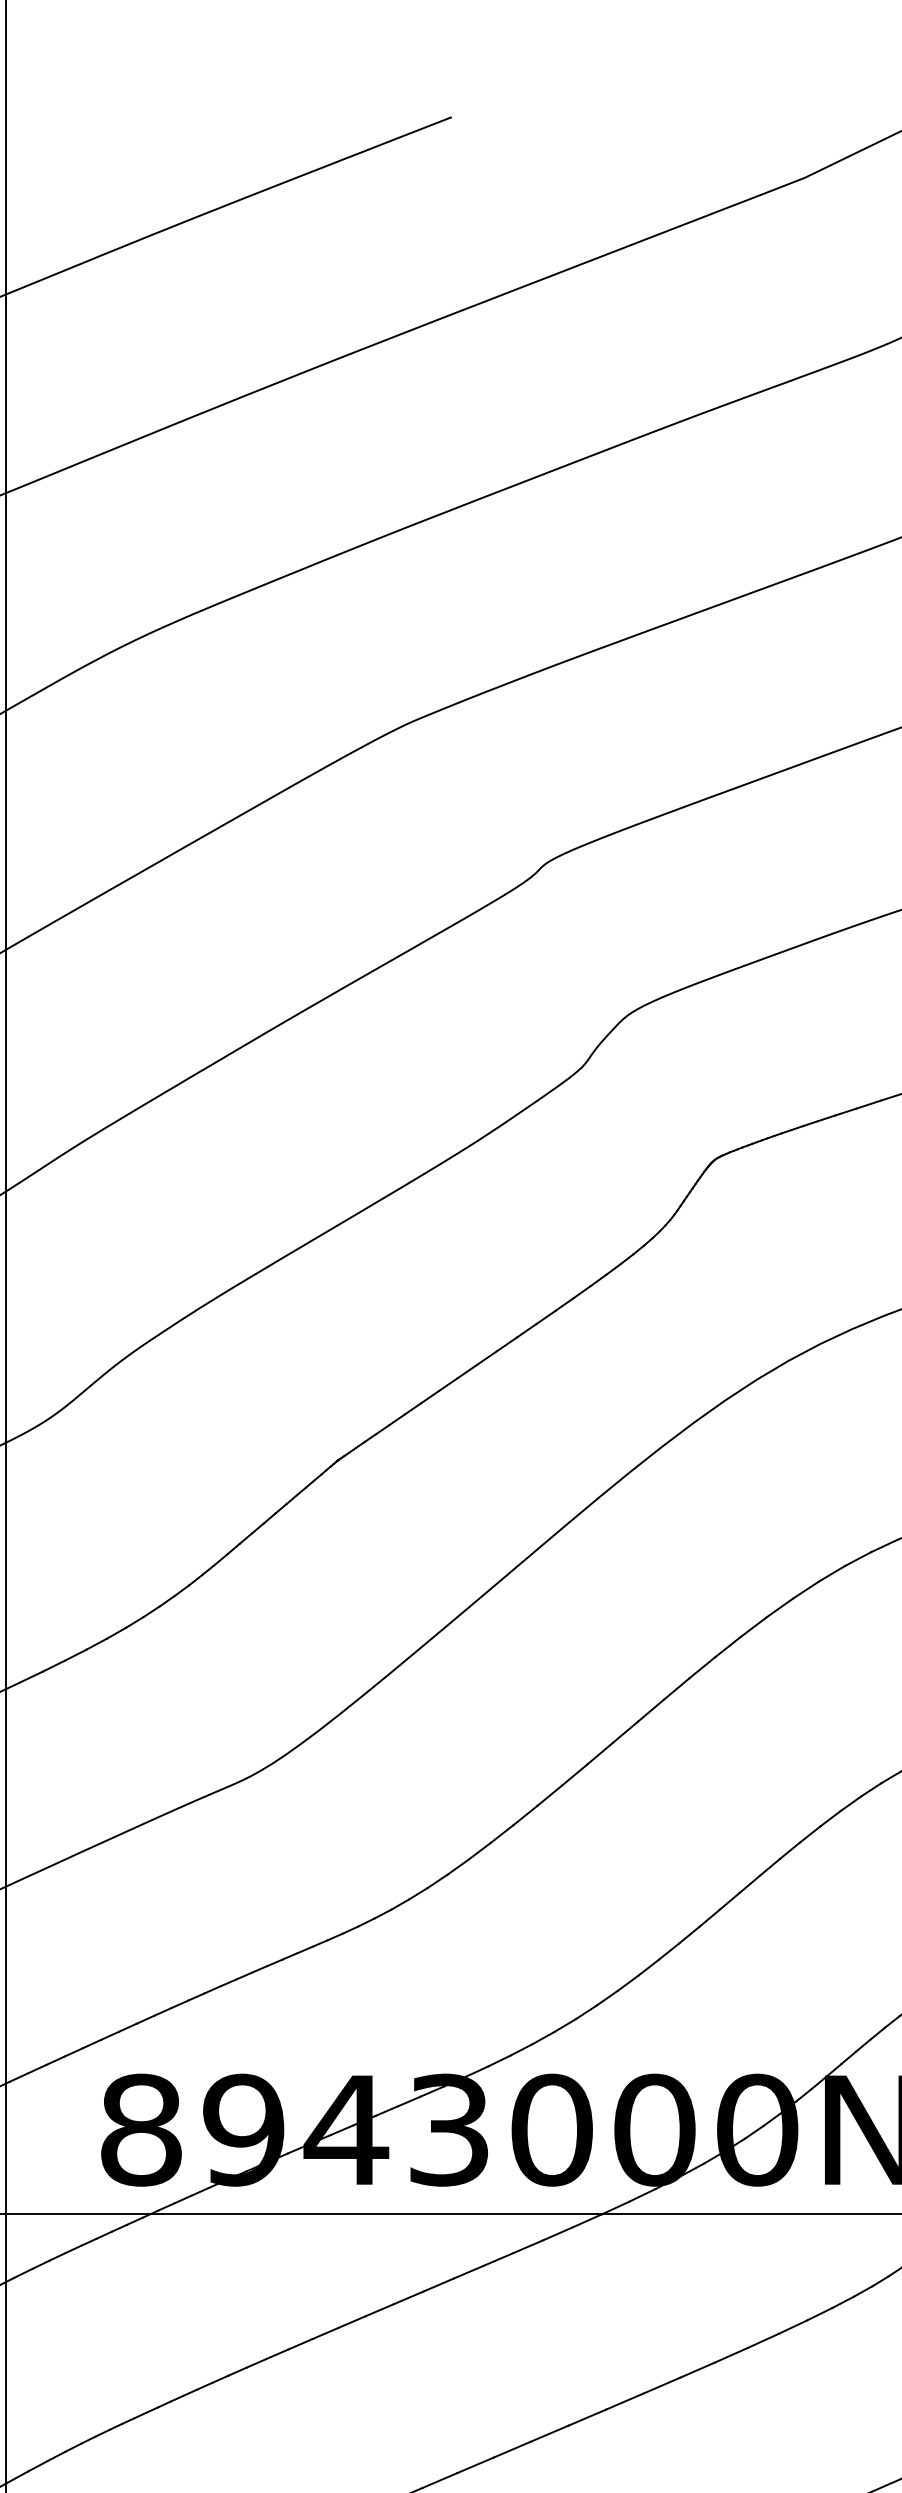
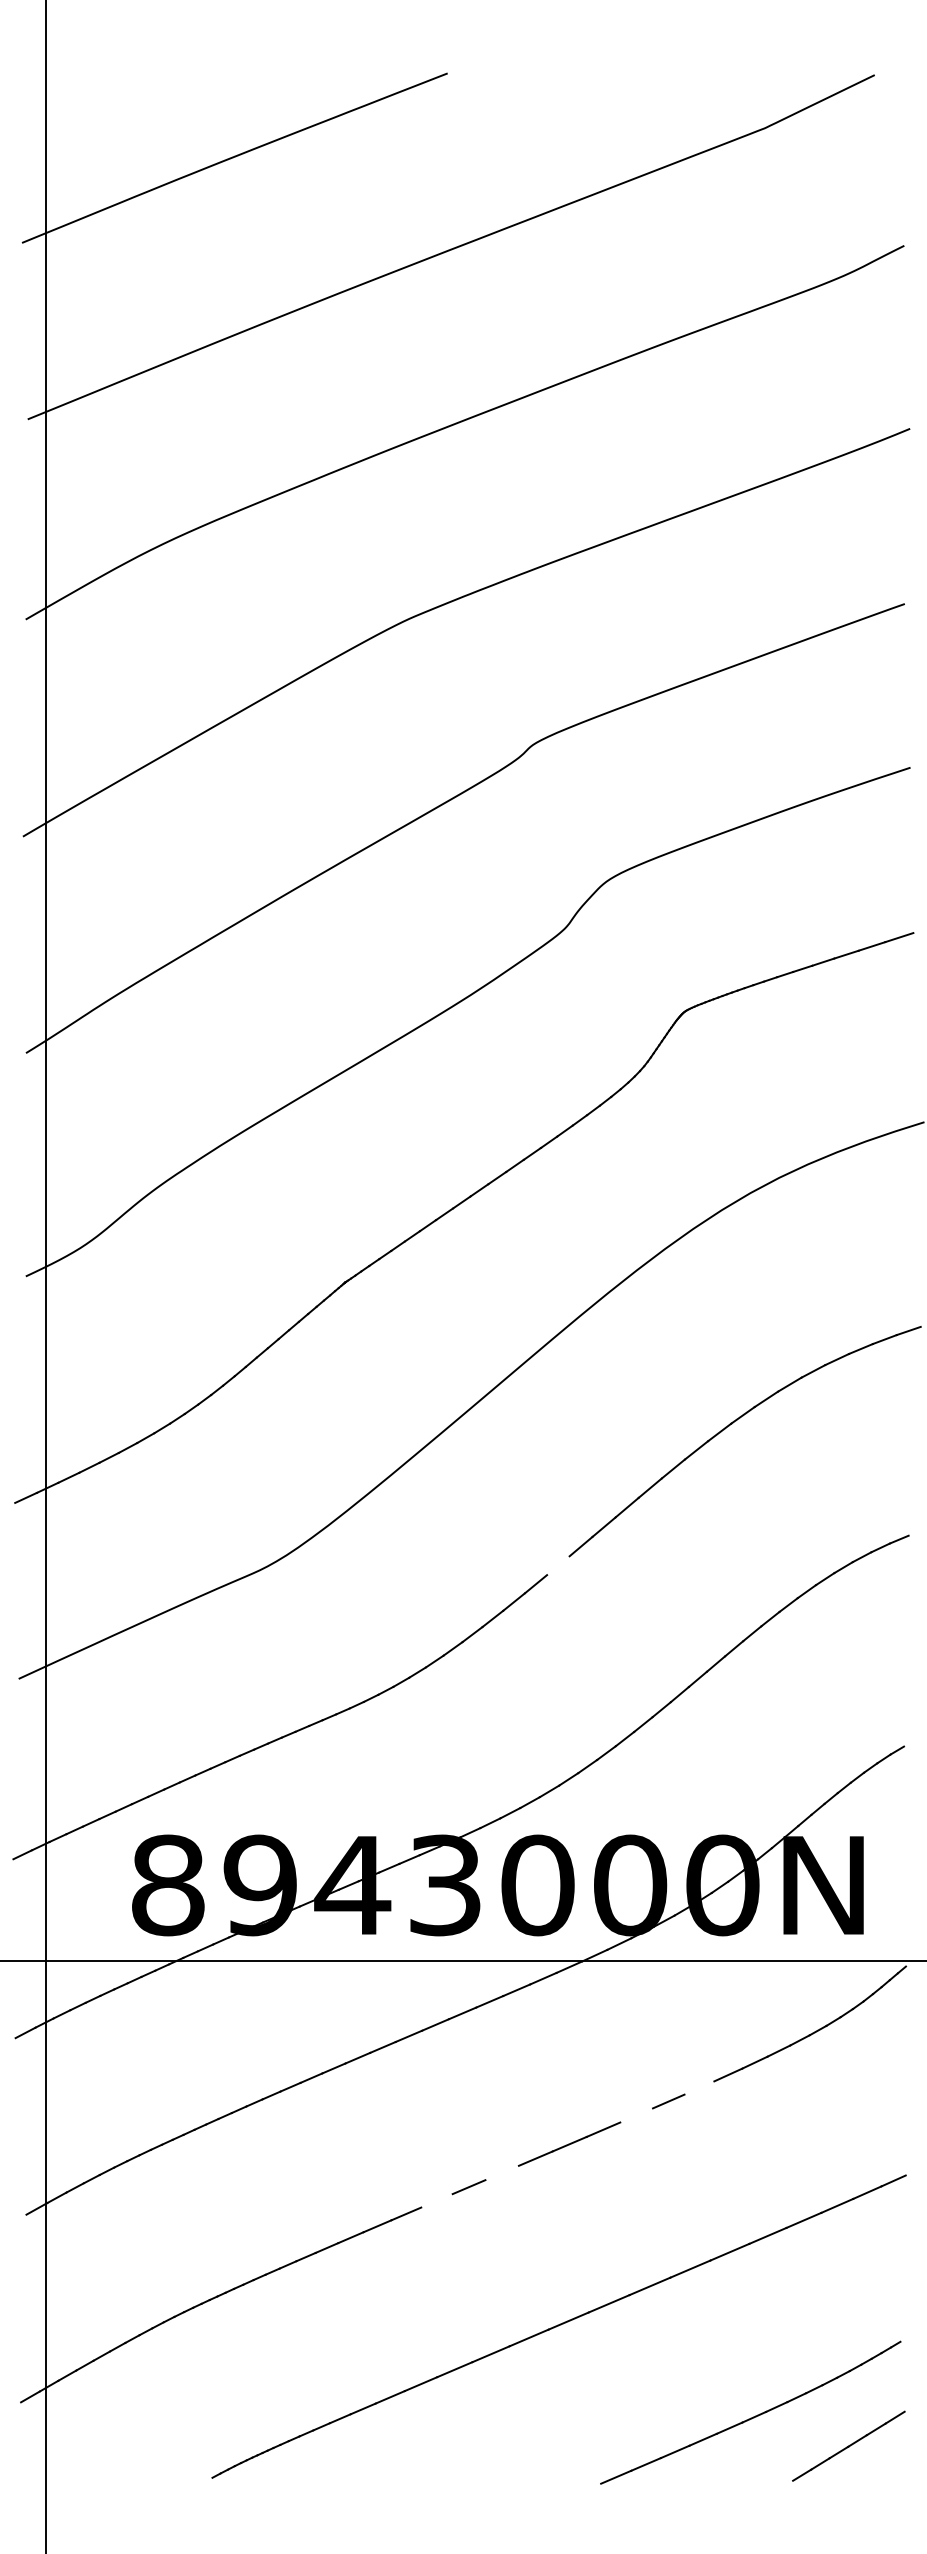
line: (574, 1774) -> (558, 1565), removed
line: (731, 2354) -> (699, 2087), removed
line: (661, 2385) -> (636, 2115), removed
line: (511, 2449) -> (501, 2172), removed
line: (439, 2480) -> (436, 2200), removed

